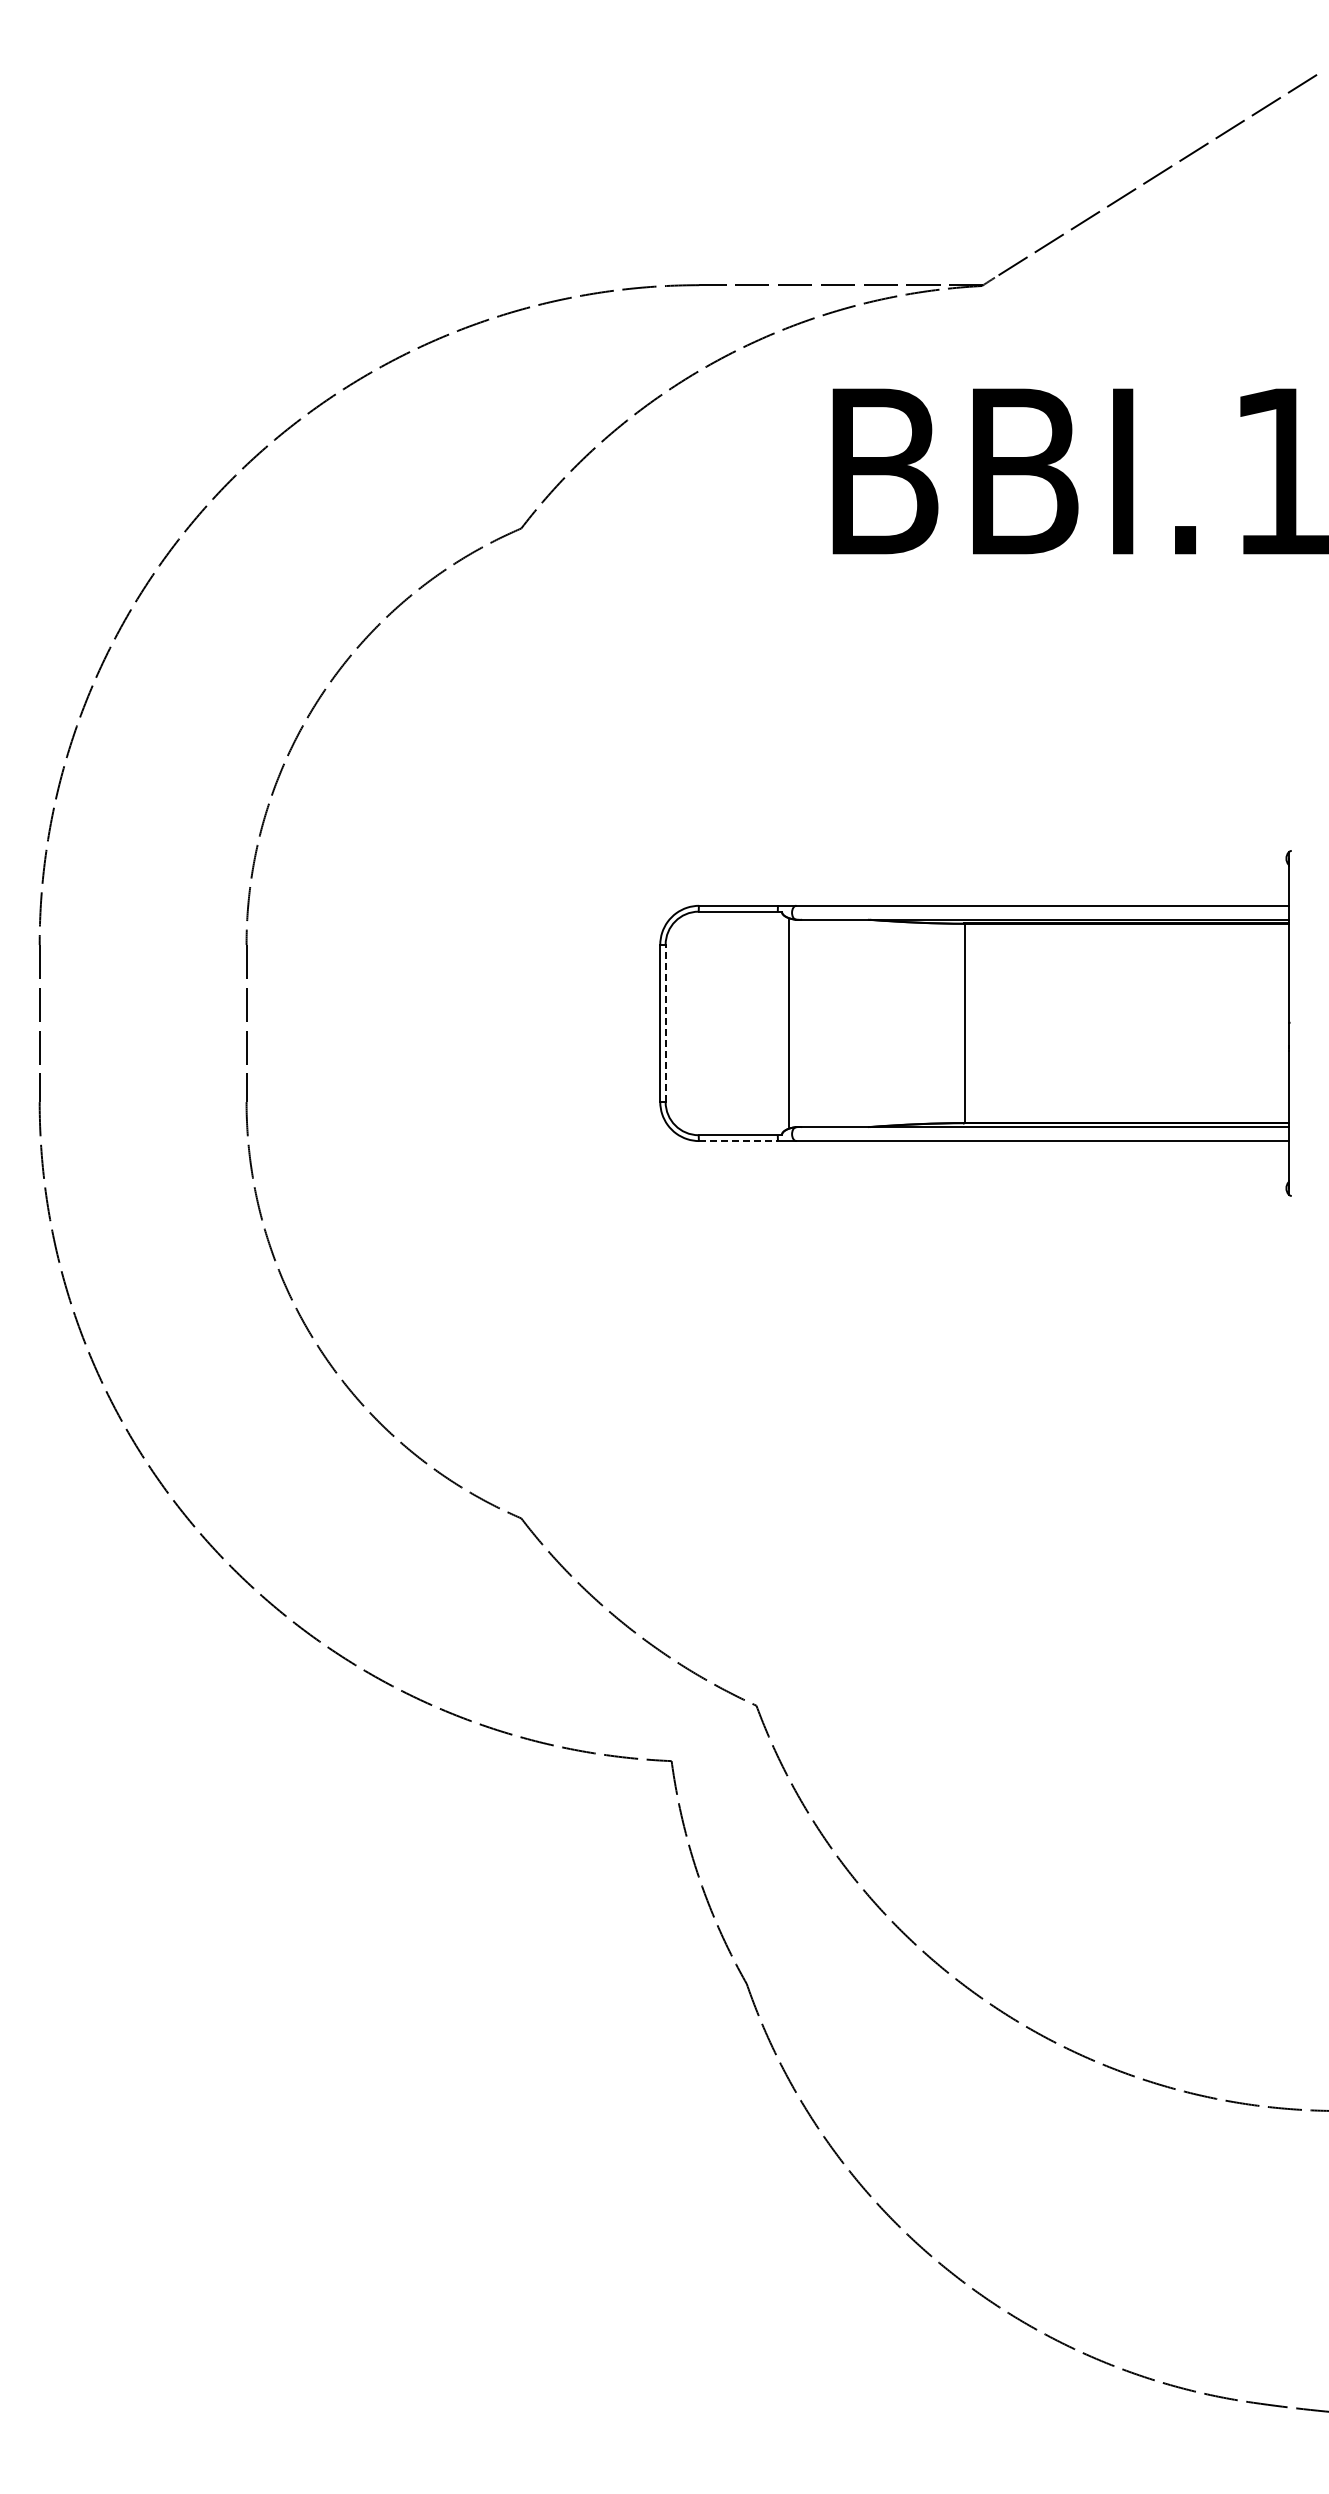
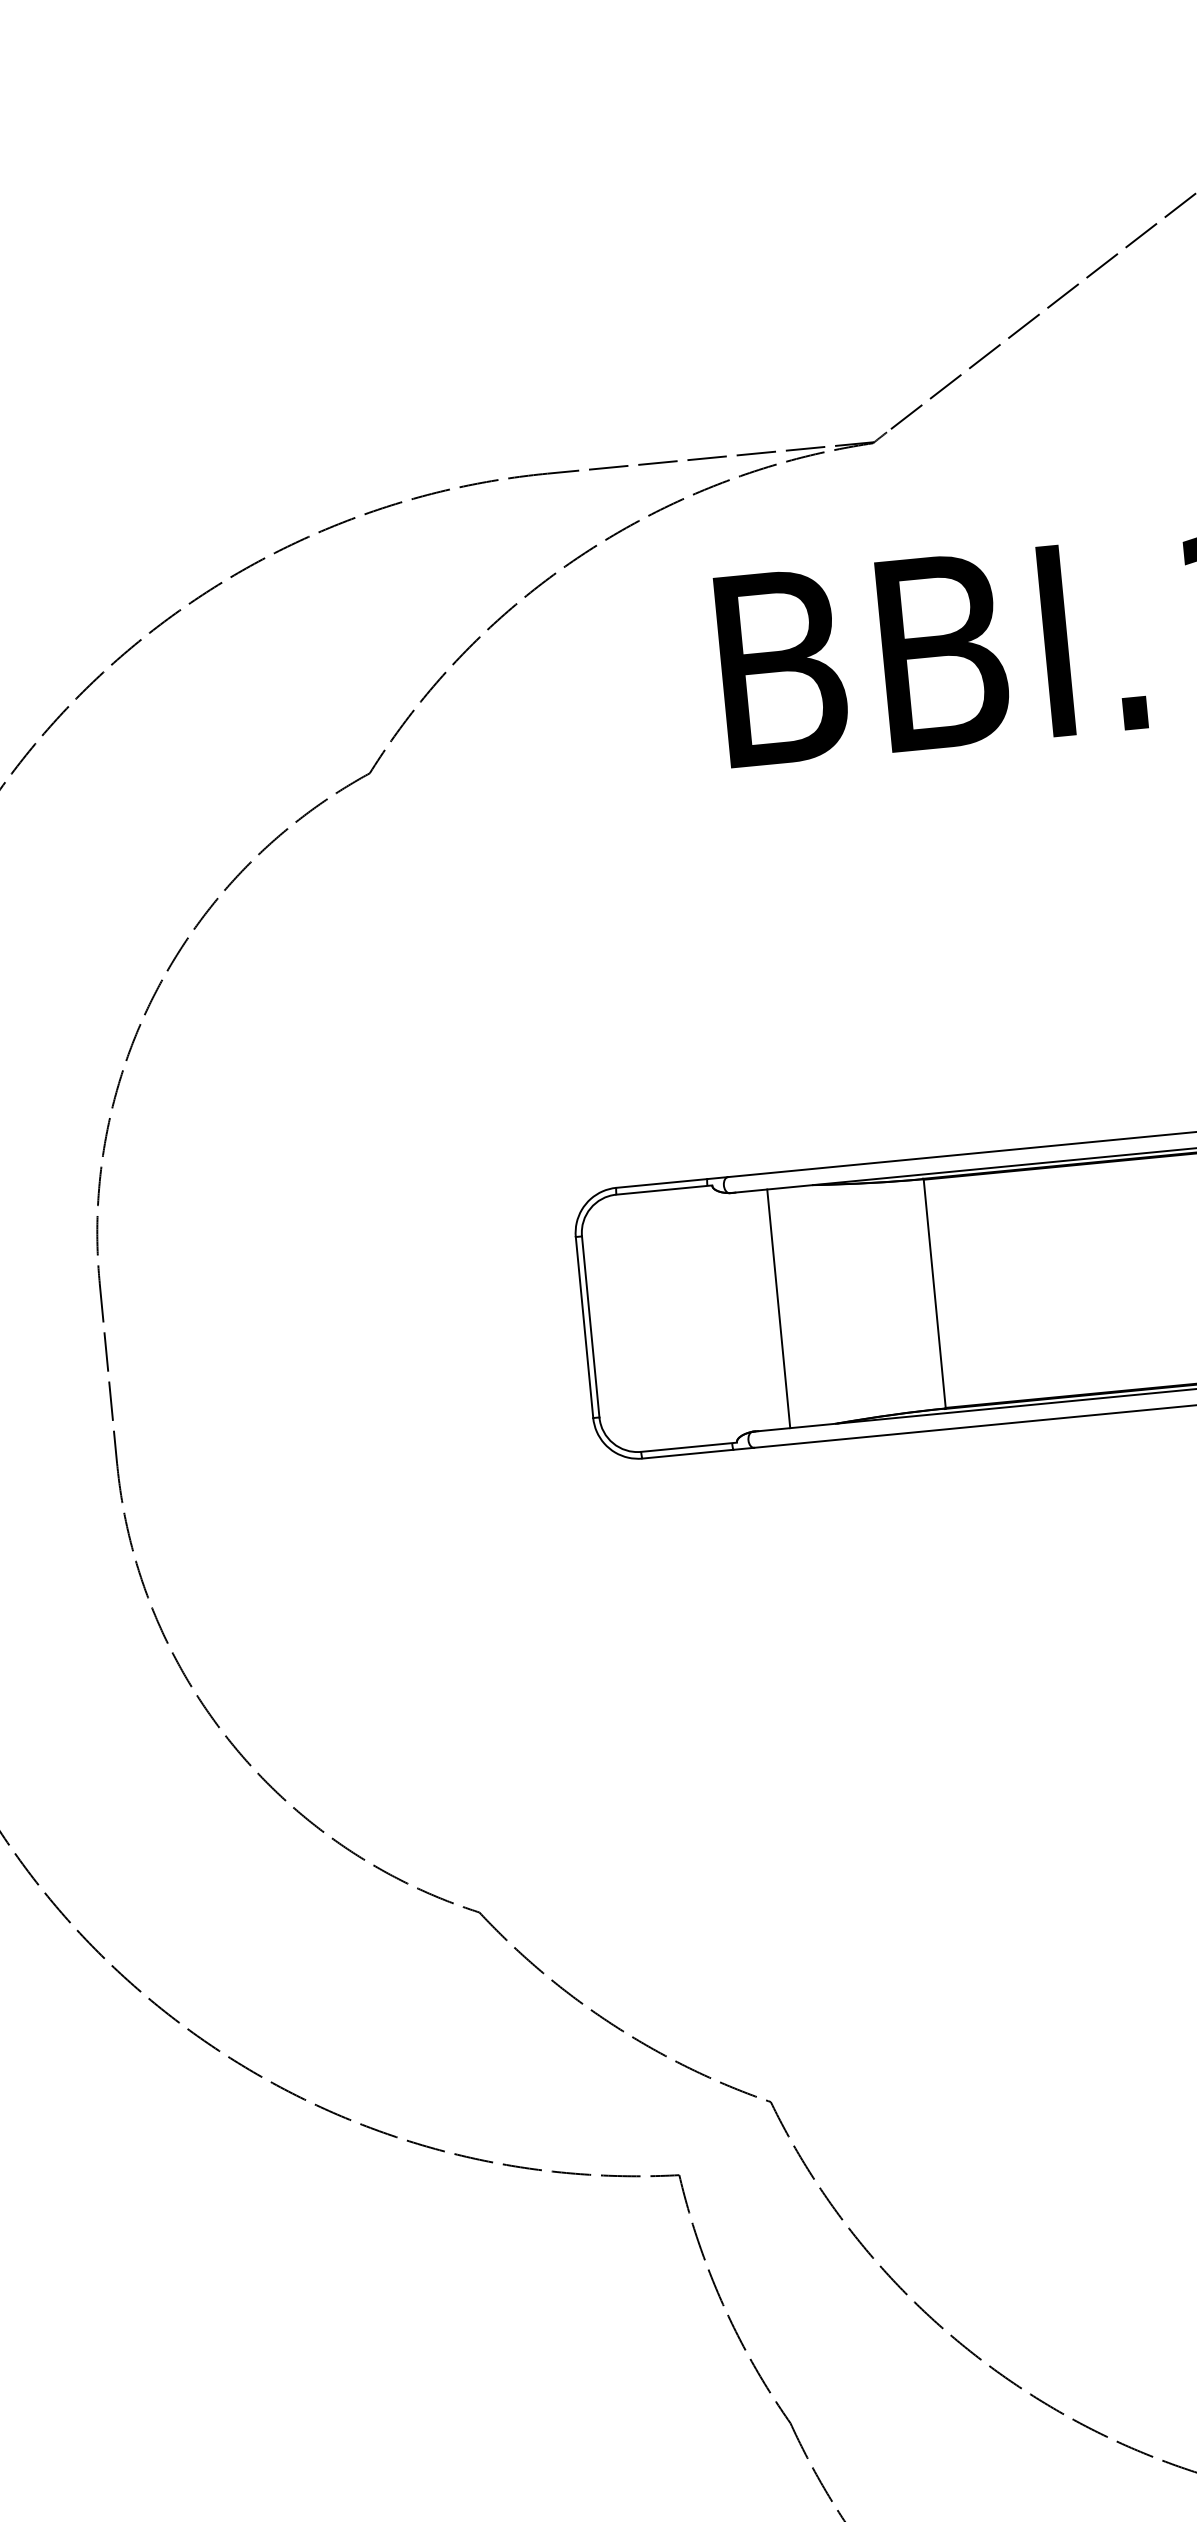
line: (665, 1023) -> (590, 1327), dashed -> solid
line: (789, 1023) -> (779, 1308), moved
line: (738, 1141) -> (687, 1454), dashed -> solid

